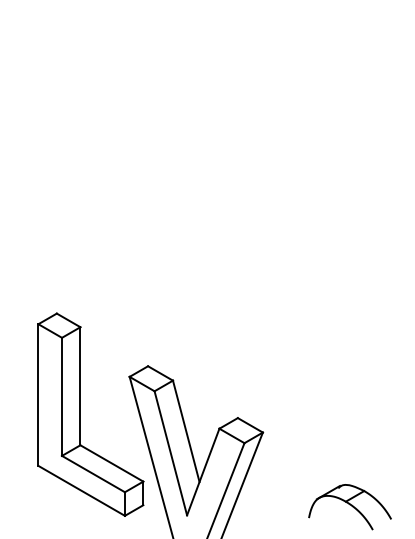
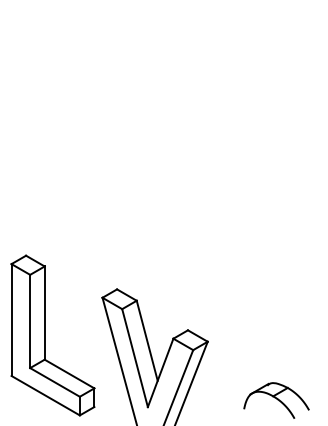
part: (80, 414) -> (44, 335), moved

